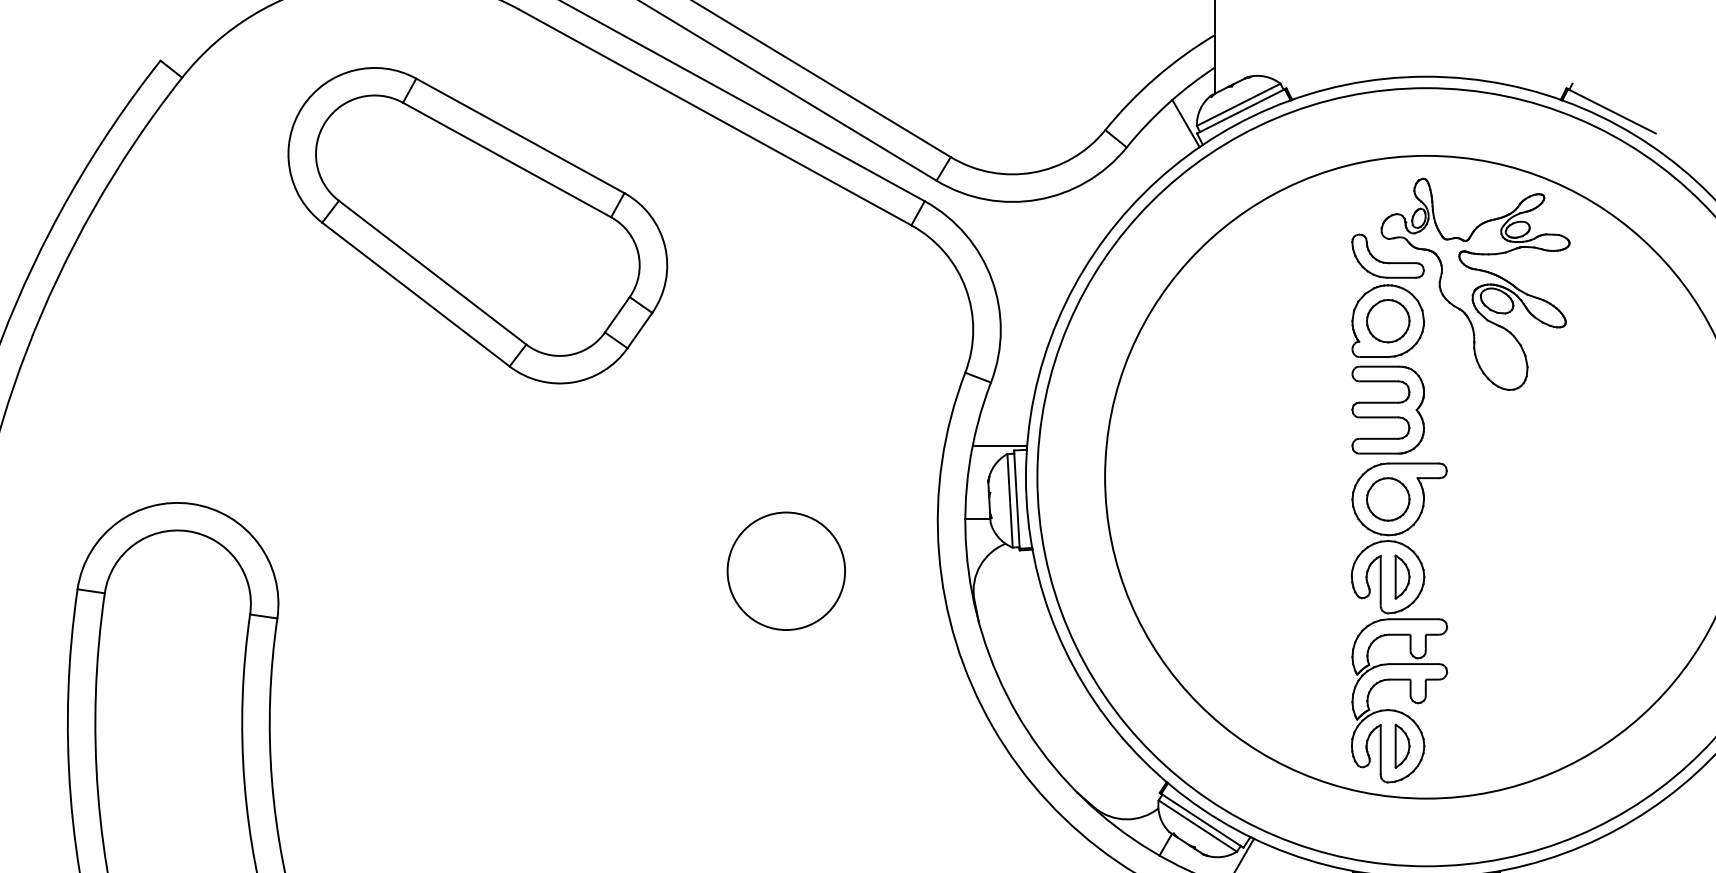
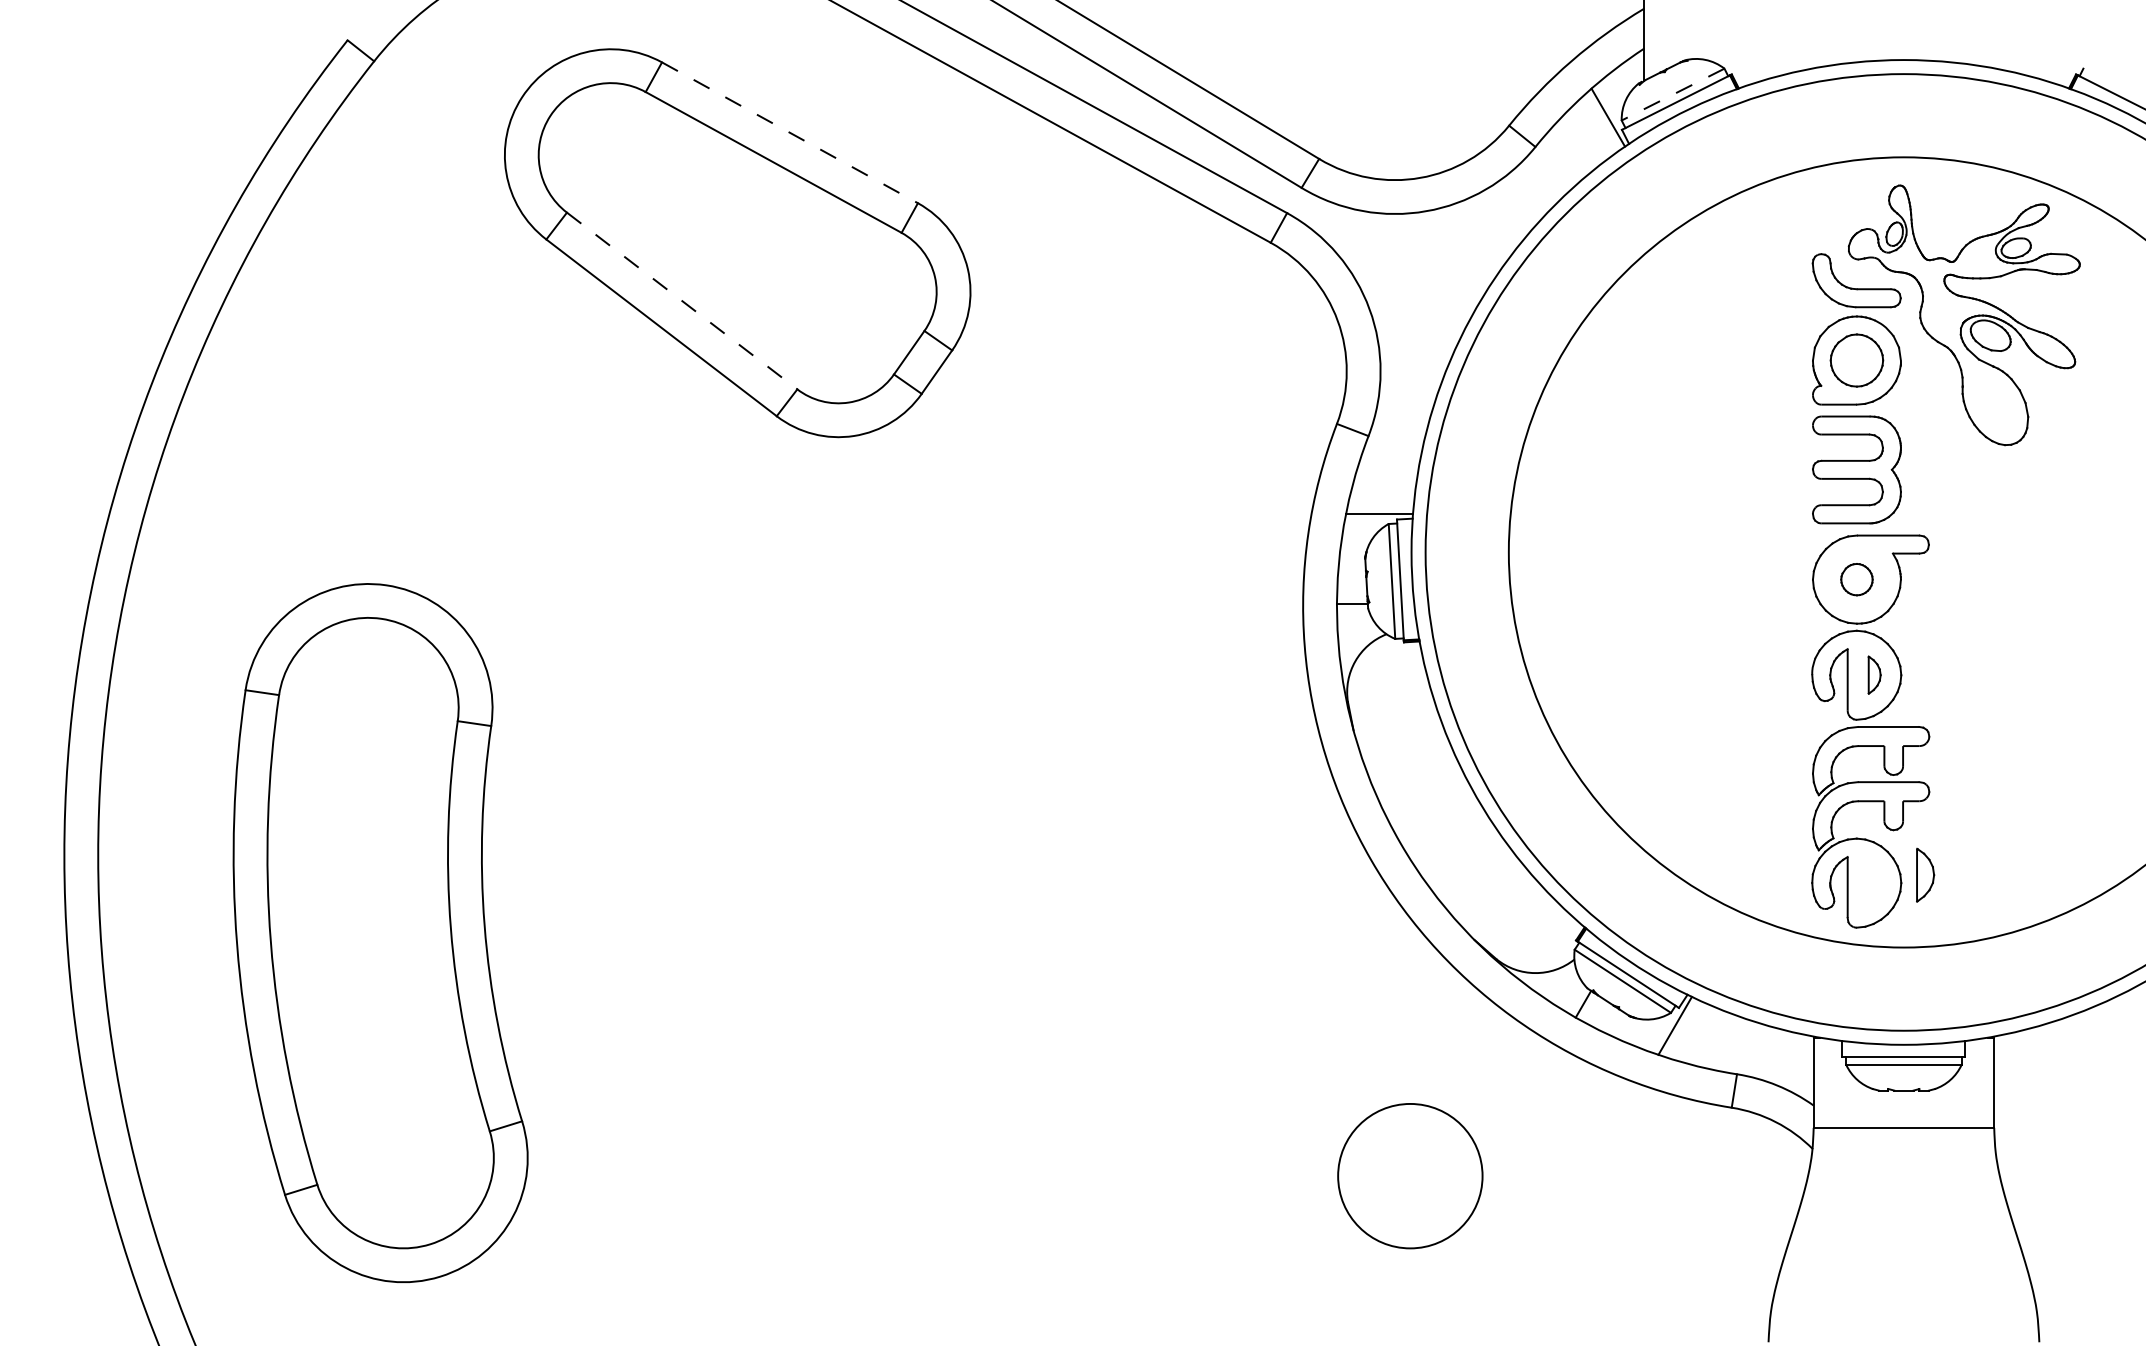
line: (1239, 104) -> (1673, 94), solid -> dashed
line: (520, 136) -> (790, 133), solid -> dashed
line: (432, 273) -> (682, 301), solid -> dashed
part: (1387, 499) -> (1856, 579), size x0.6
circle: (785, 571) -> (1116, 668), removed
part: (1402, 576) -> (1874, 674), size x0.7
part: (1402, 745) -> (1925, 874), moved

